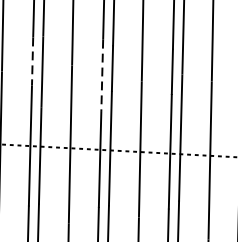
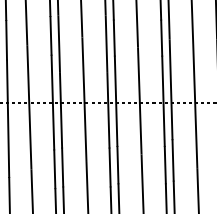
line: (33, 60) -> (51, 35), dashed -> solid
line: (102, 77) -> (106, 45), dashed -> solid

